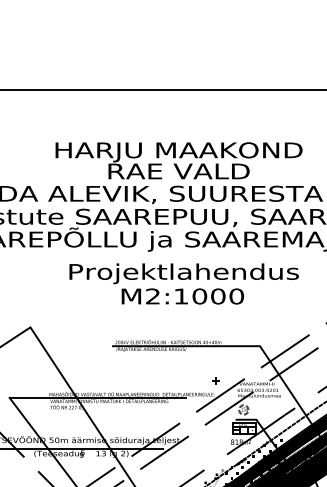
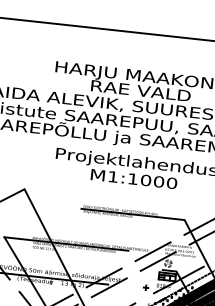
text: (152, 296) -> (112, 176), M2:1000 -> M1:1000
part: (215, 380) -> (145, 287), moved

